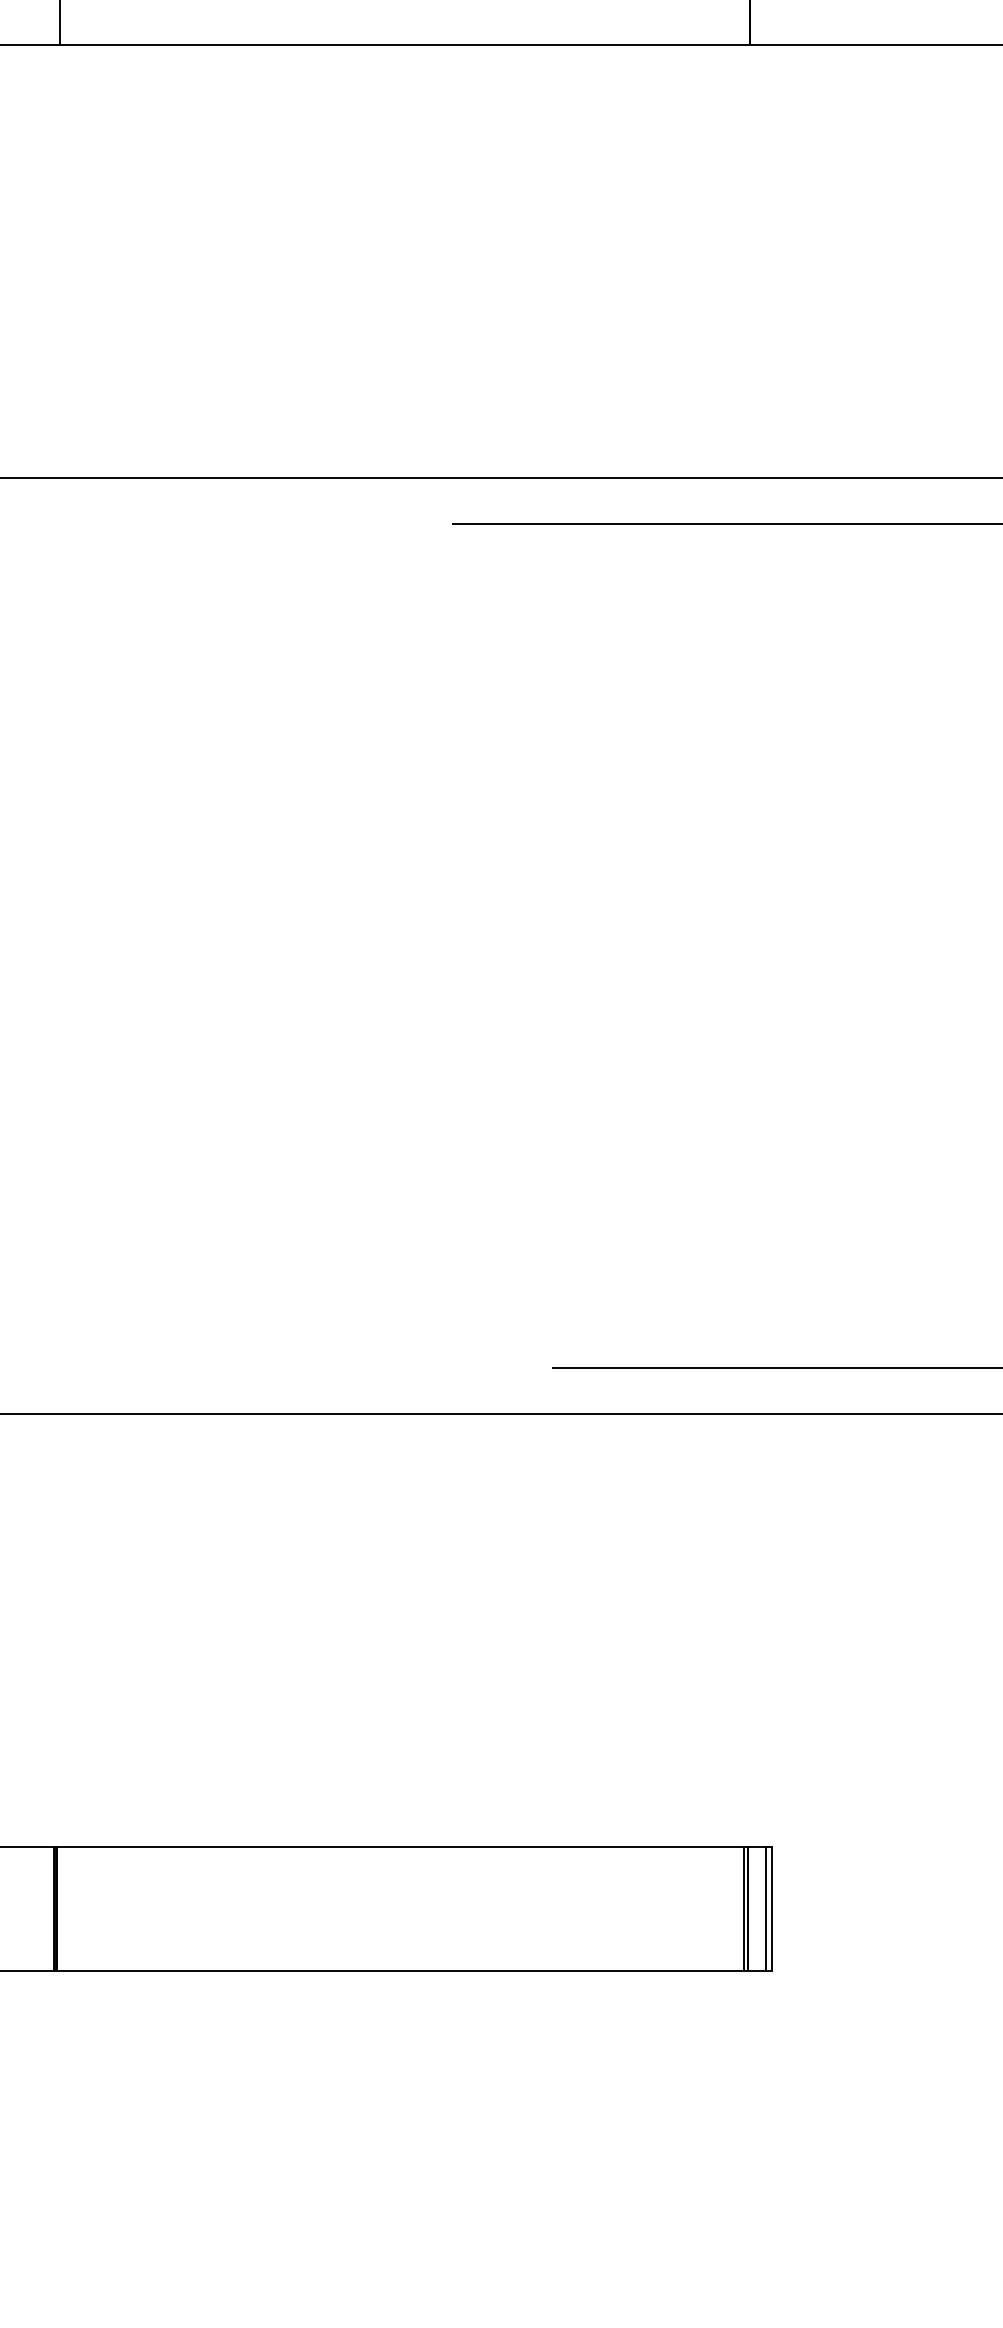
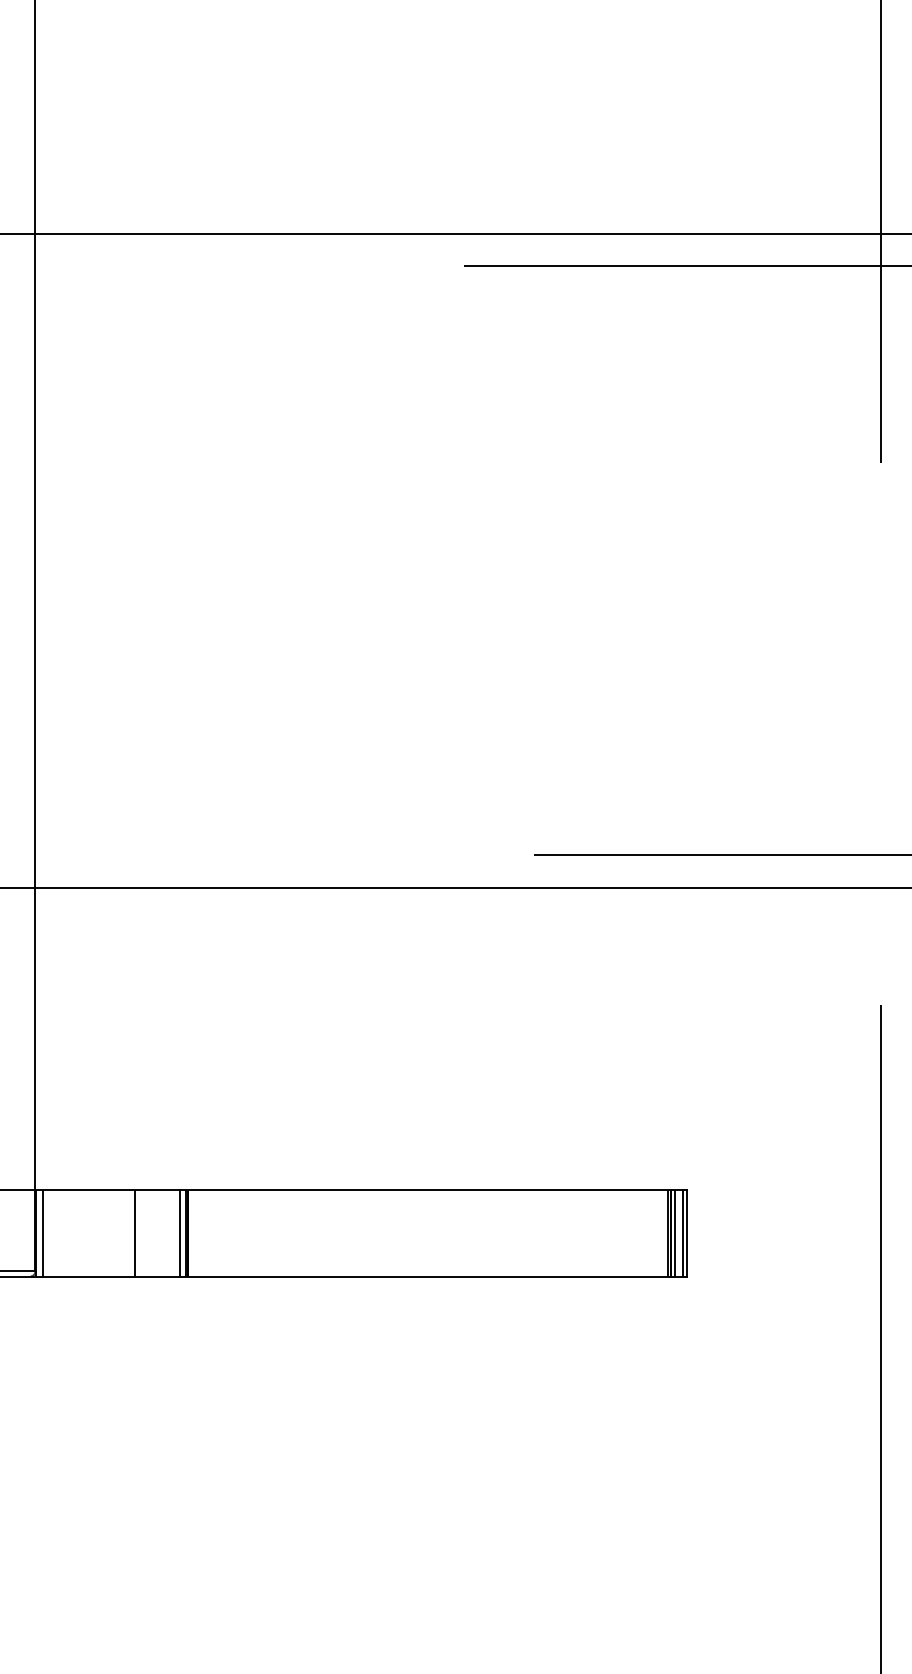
line: (44, 1907) -> (179, 1232), added
line: (754, 1907) -> (675, 1232), added

